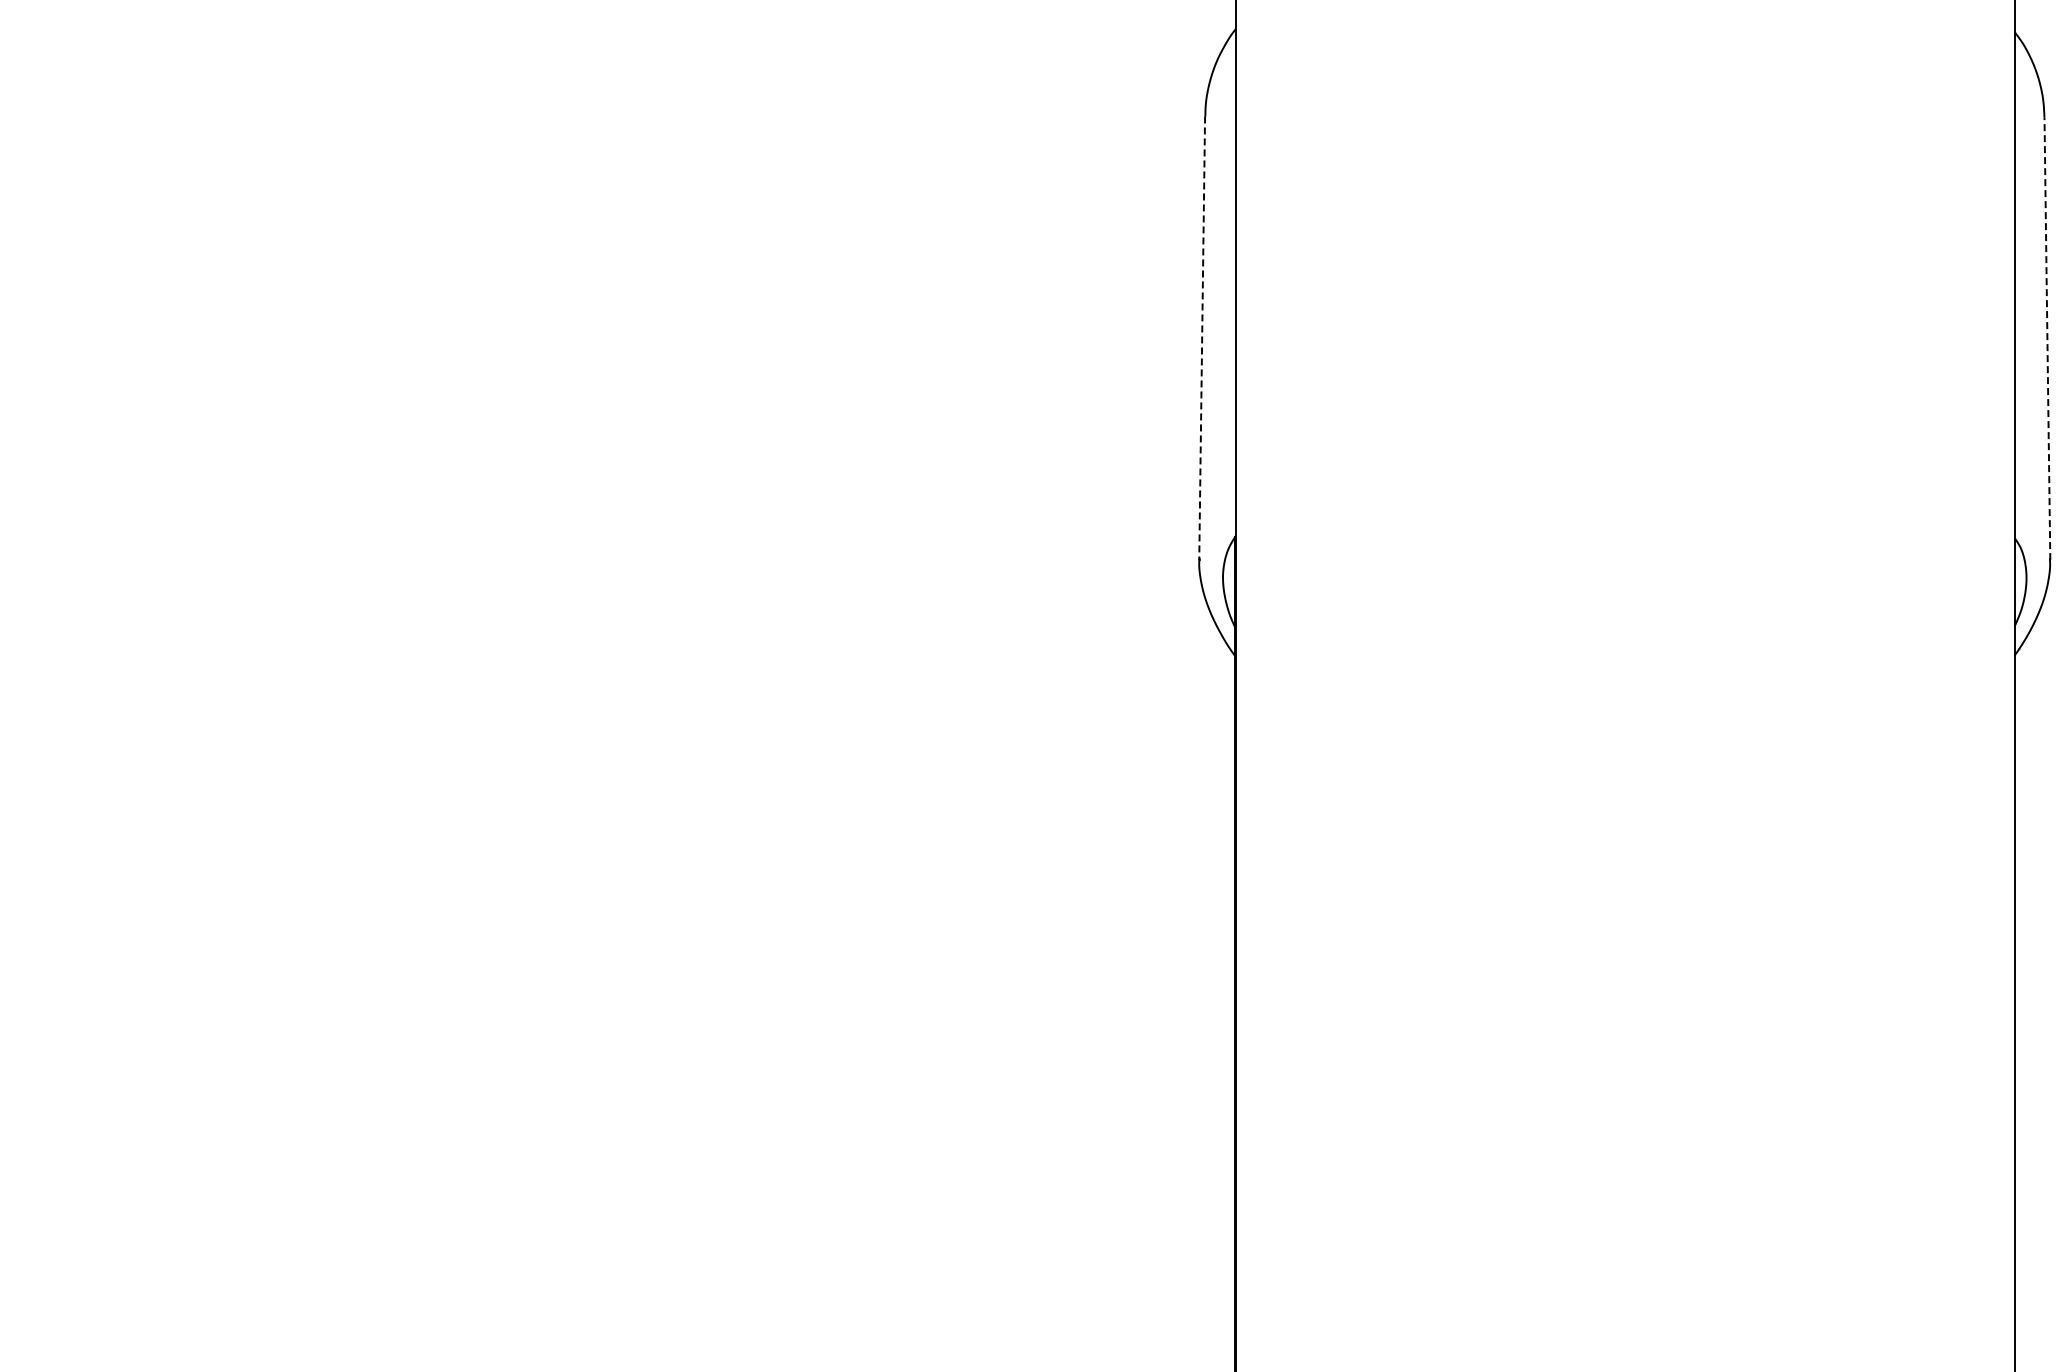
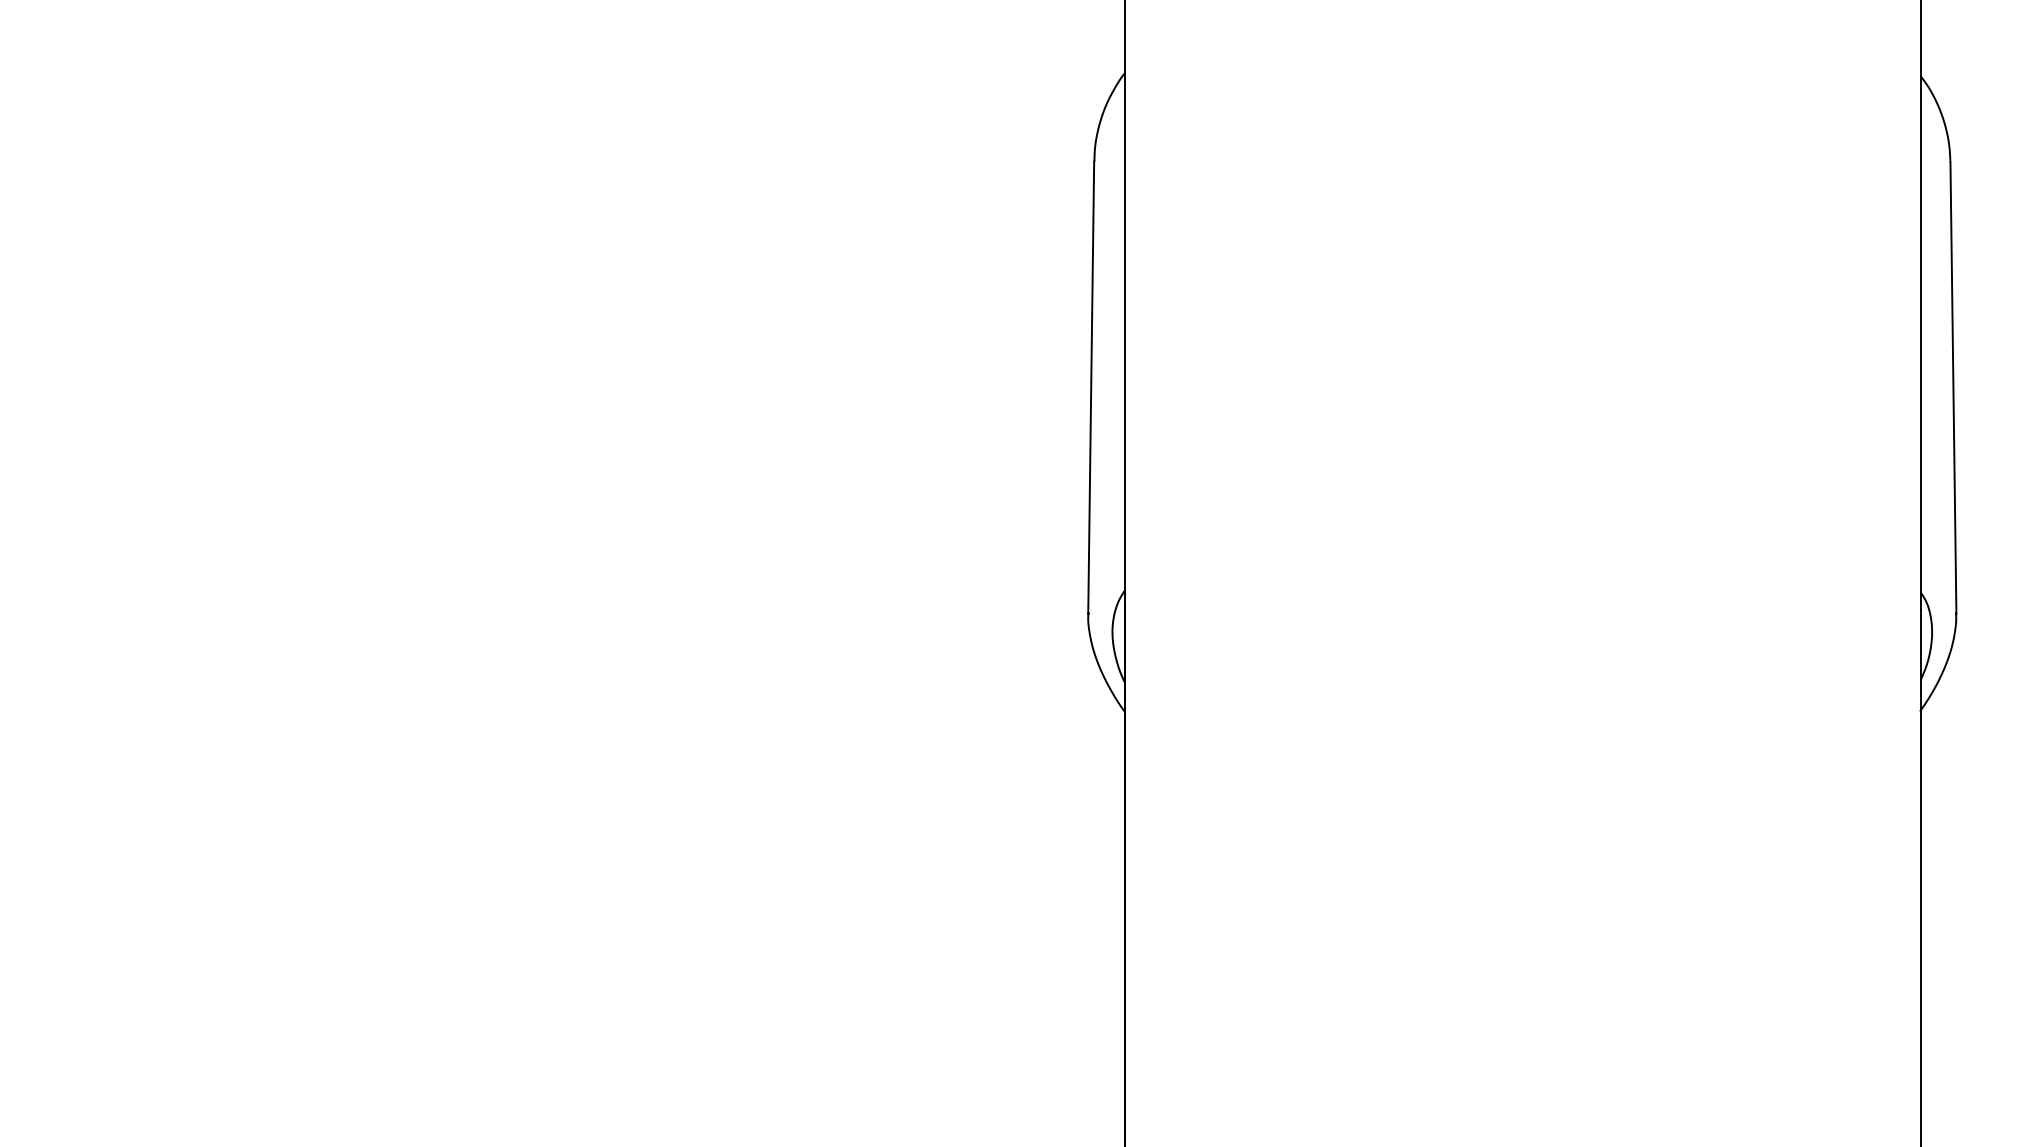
line: (1202, 338) -> (1091, 387), dashed -> solid
line: (2047, 338) -> (1953, 387), dashed -> solid

